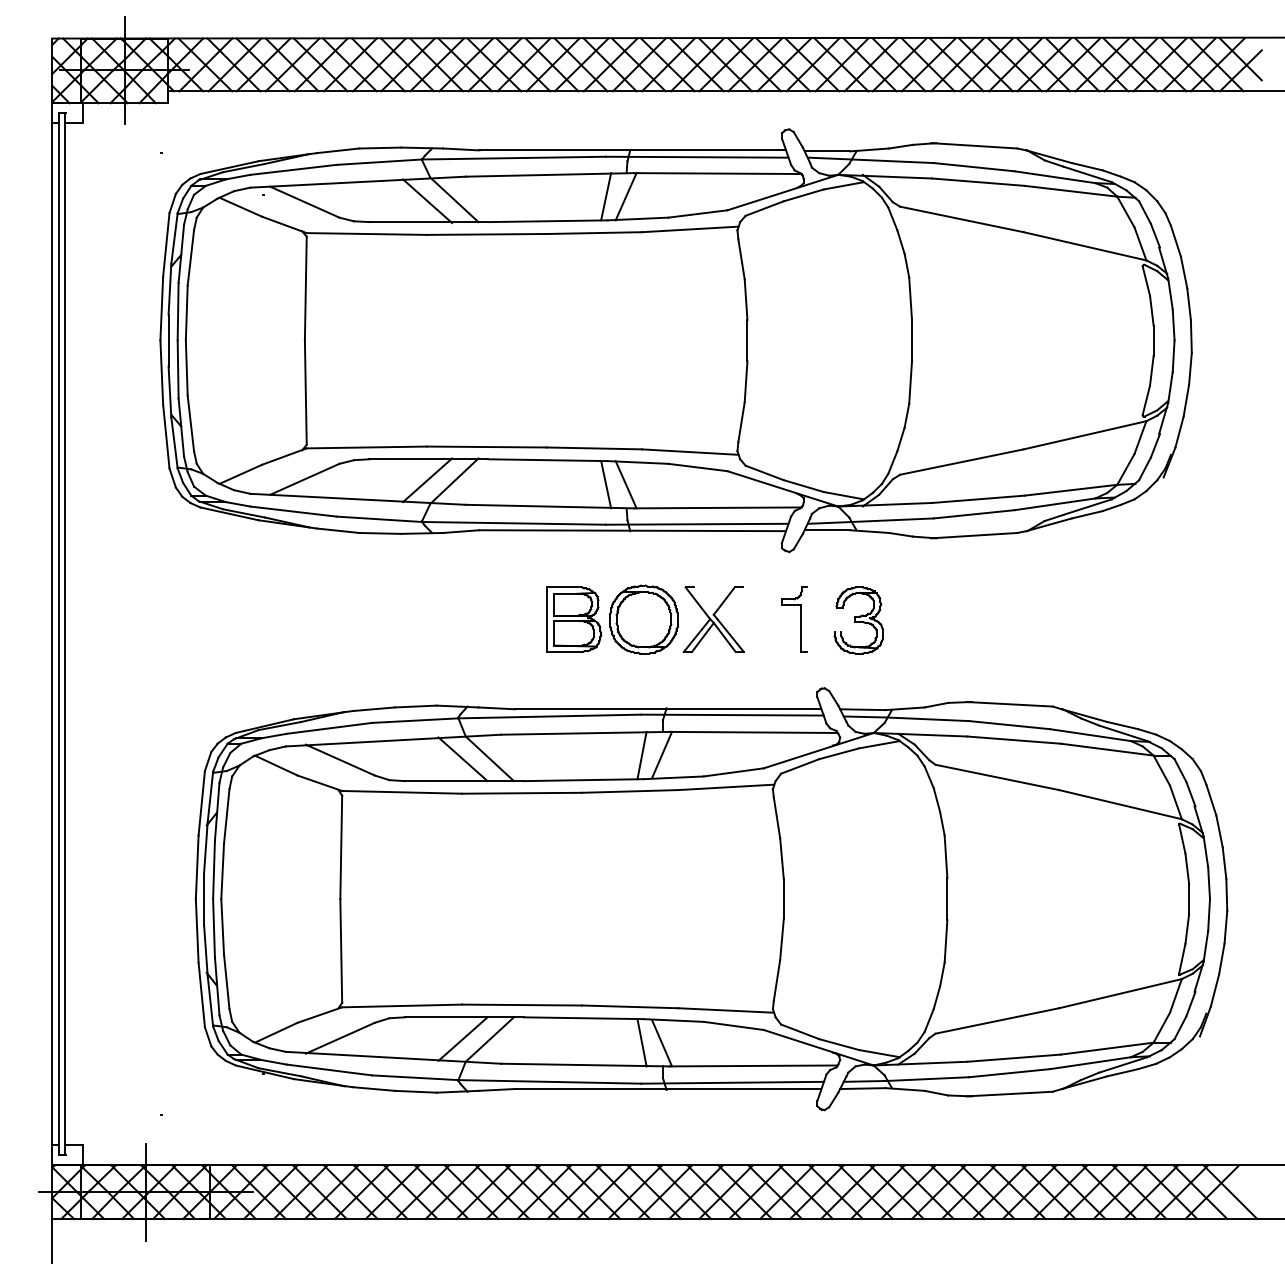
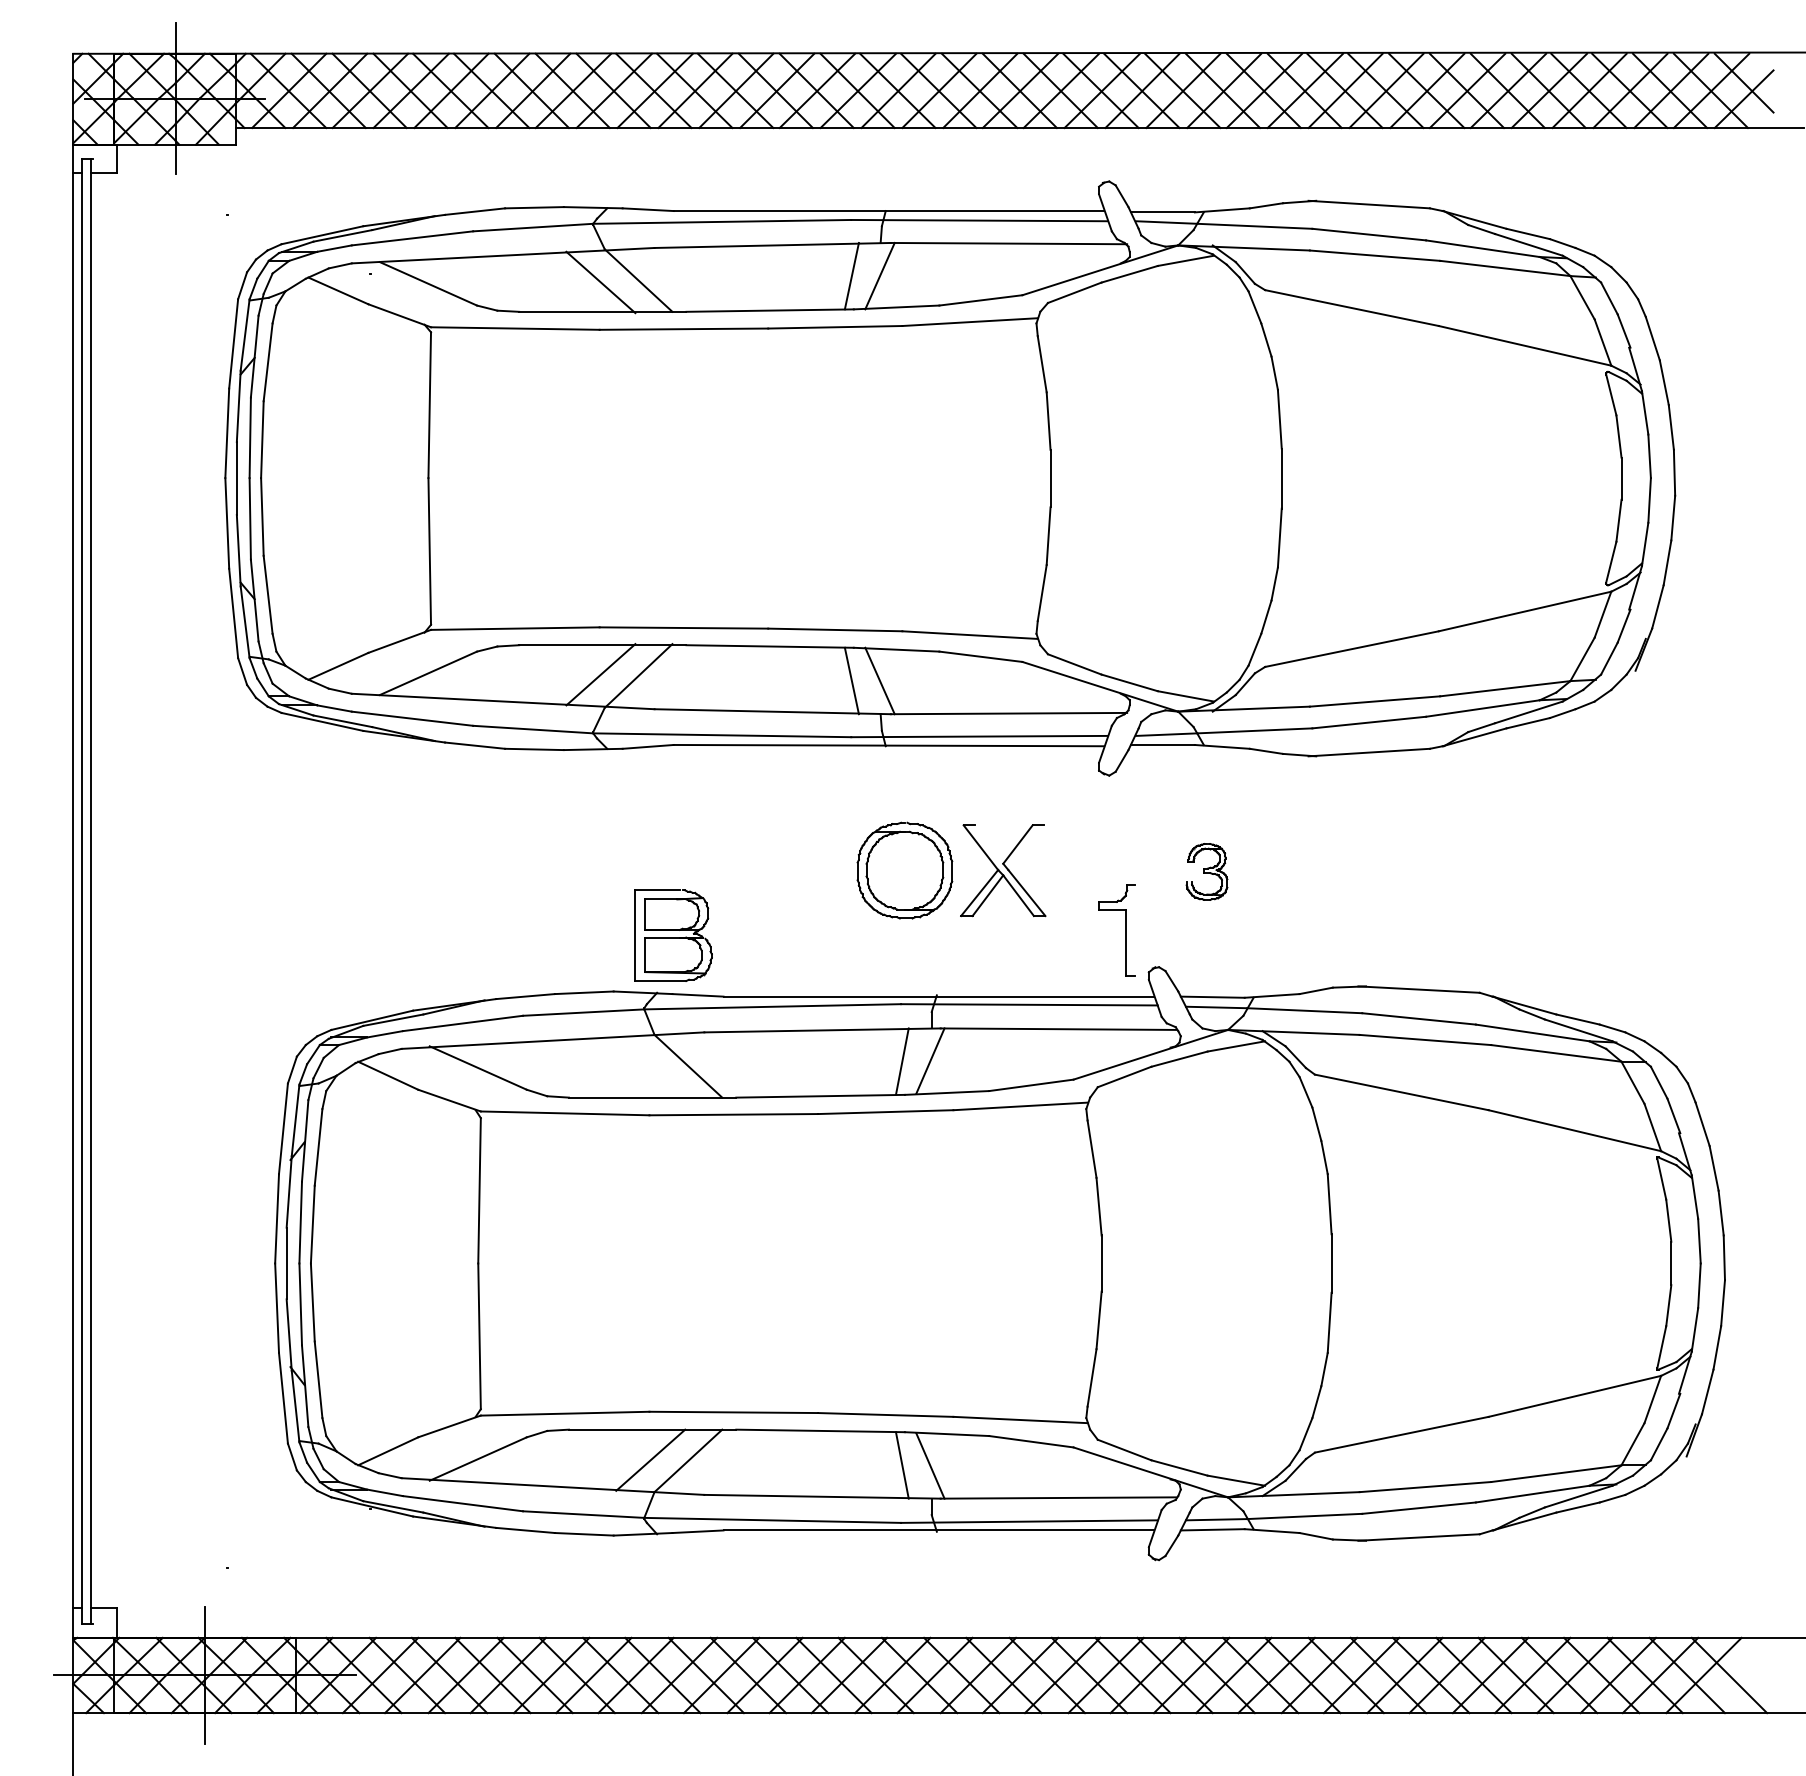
part: (573, 619) -> (673, 935), moved
part: (800, 619) -> (1125, 930), moved
part: (858, 620) -> (1206, 871), size x0.6
line: (462, 758) -> (650, 1066), removed

